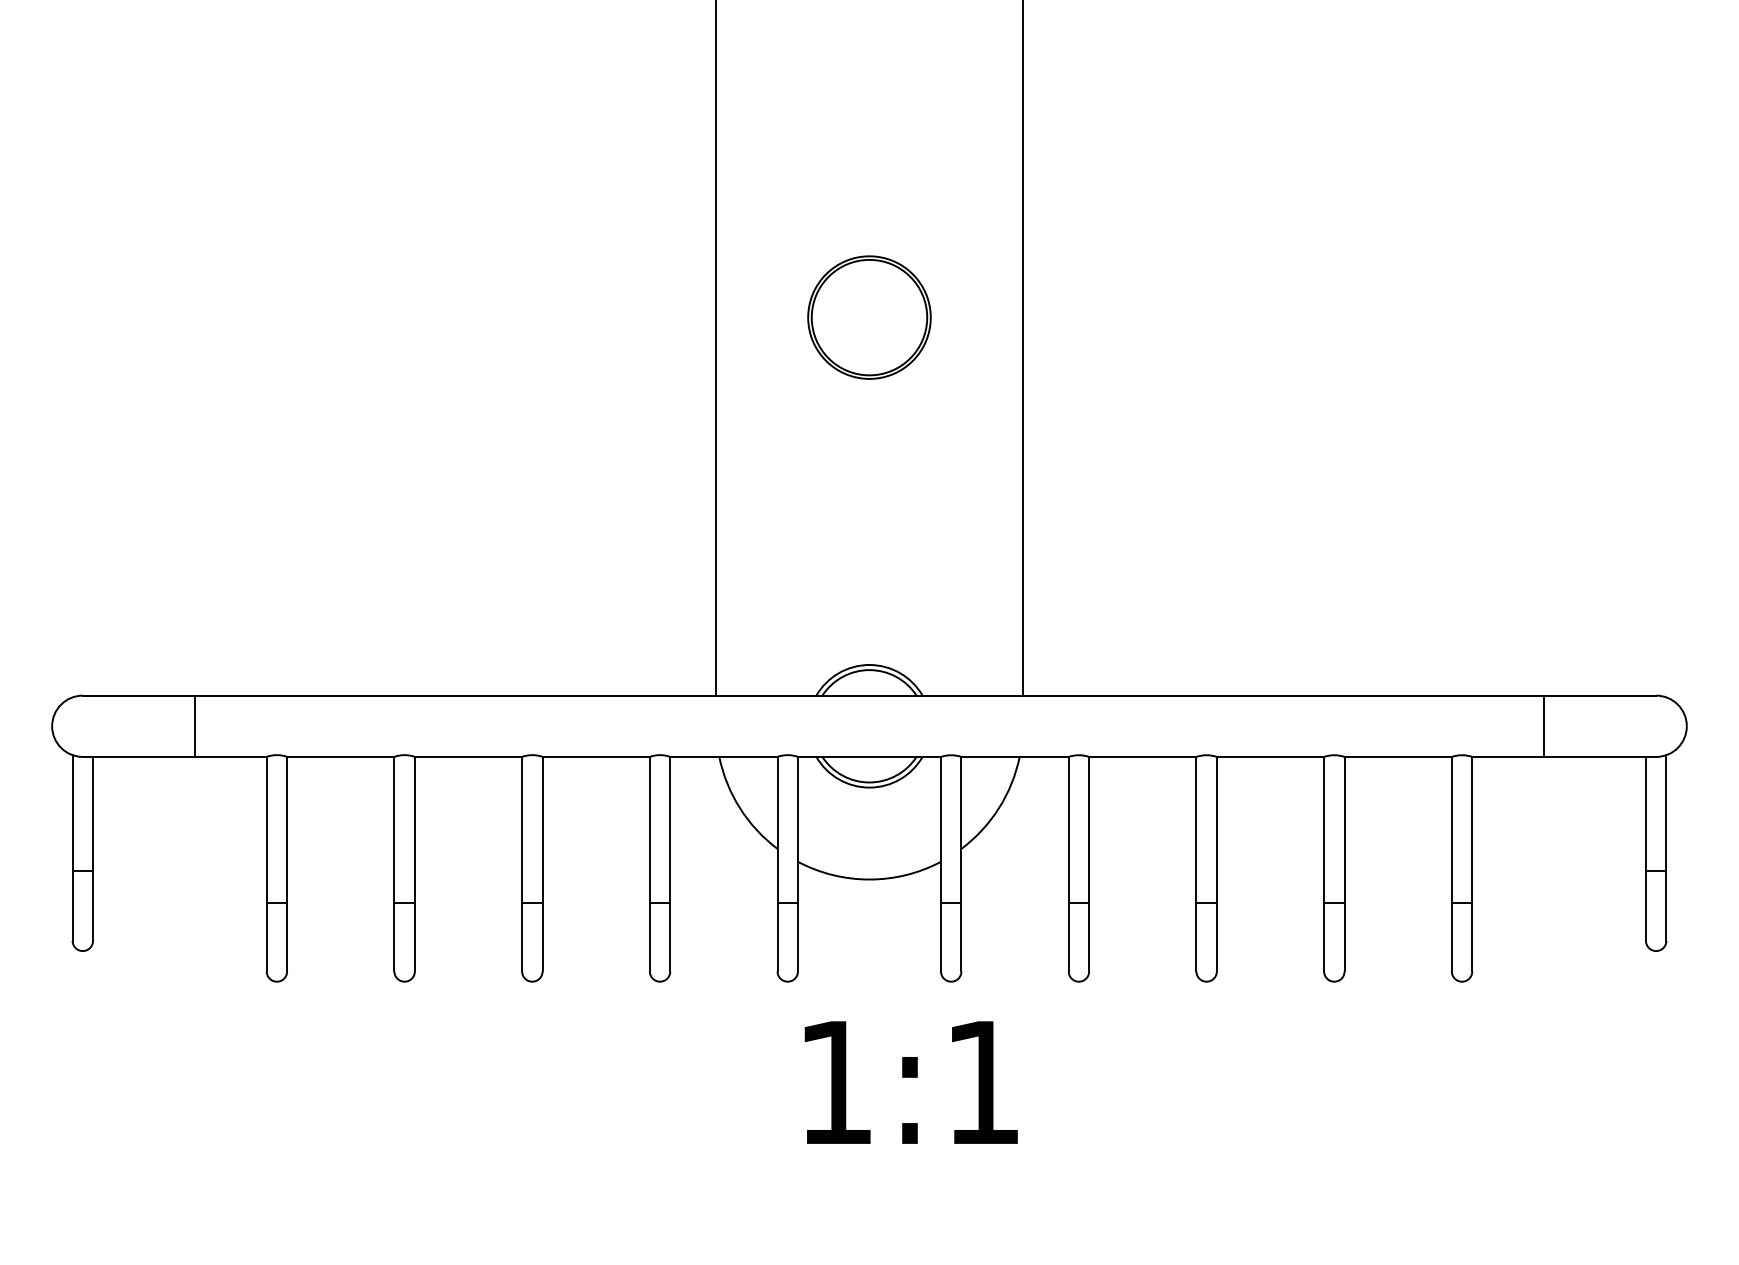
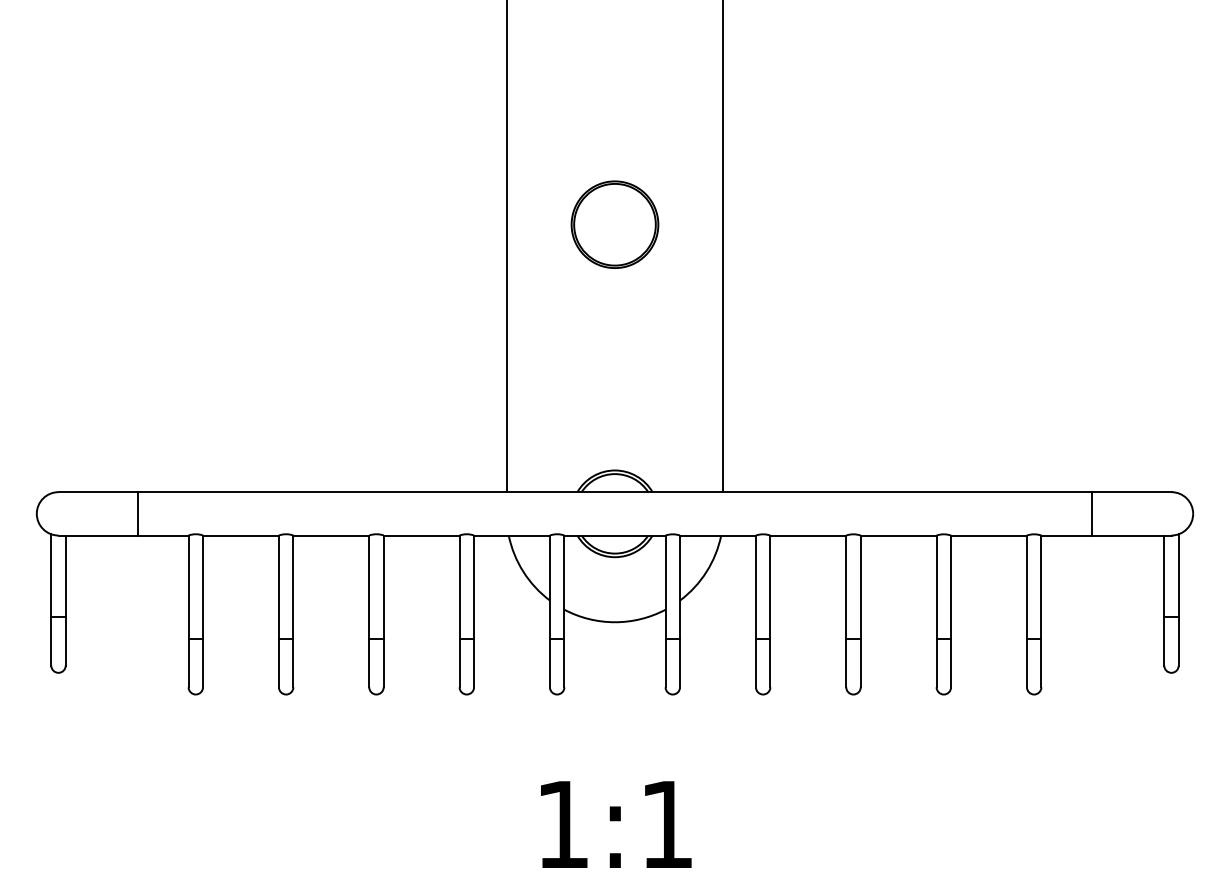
text: (910, 1082) -> (615, 824), moved

